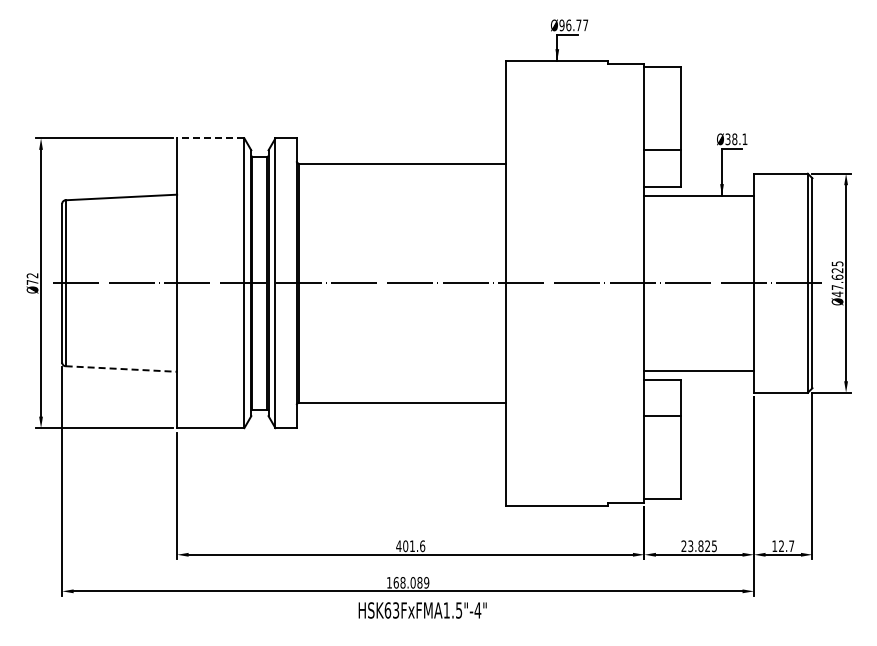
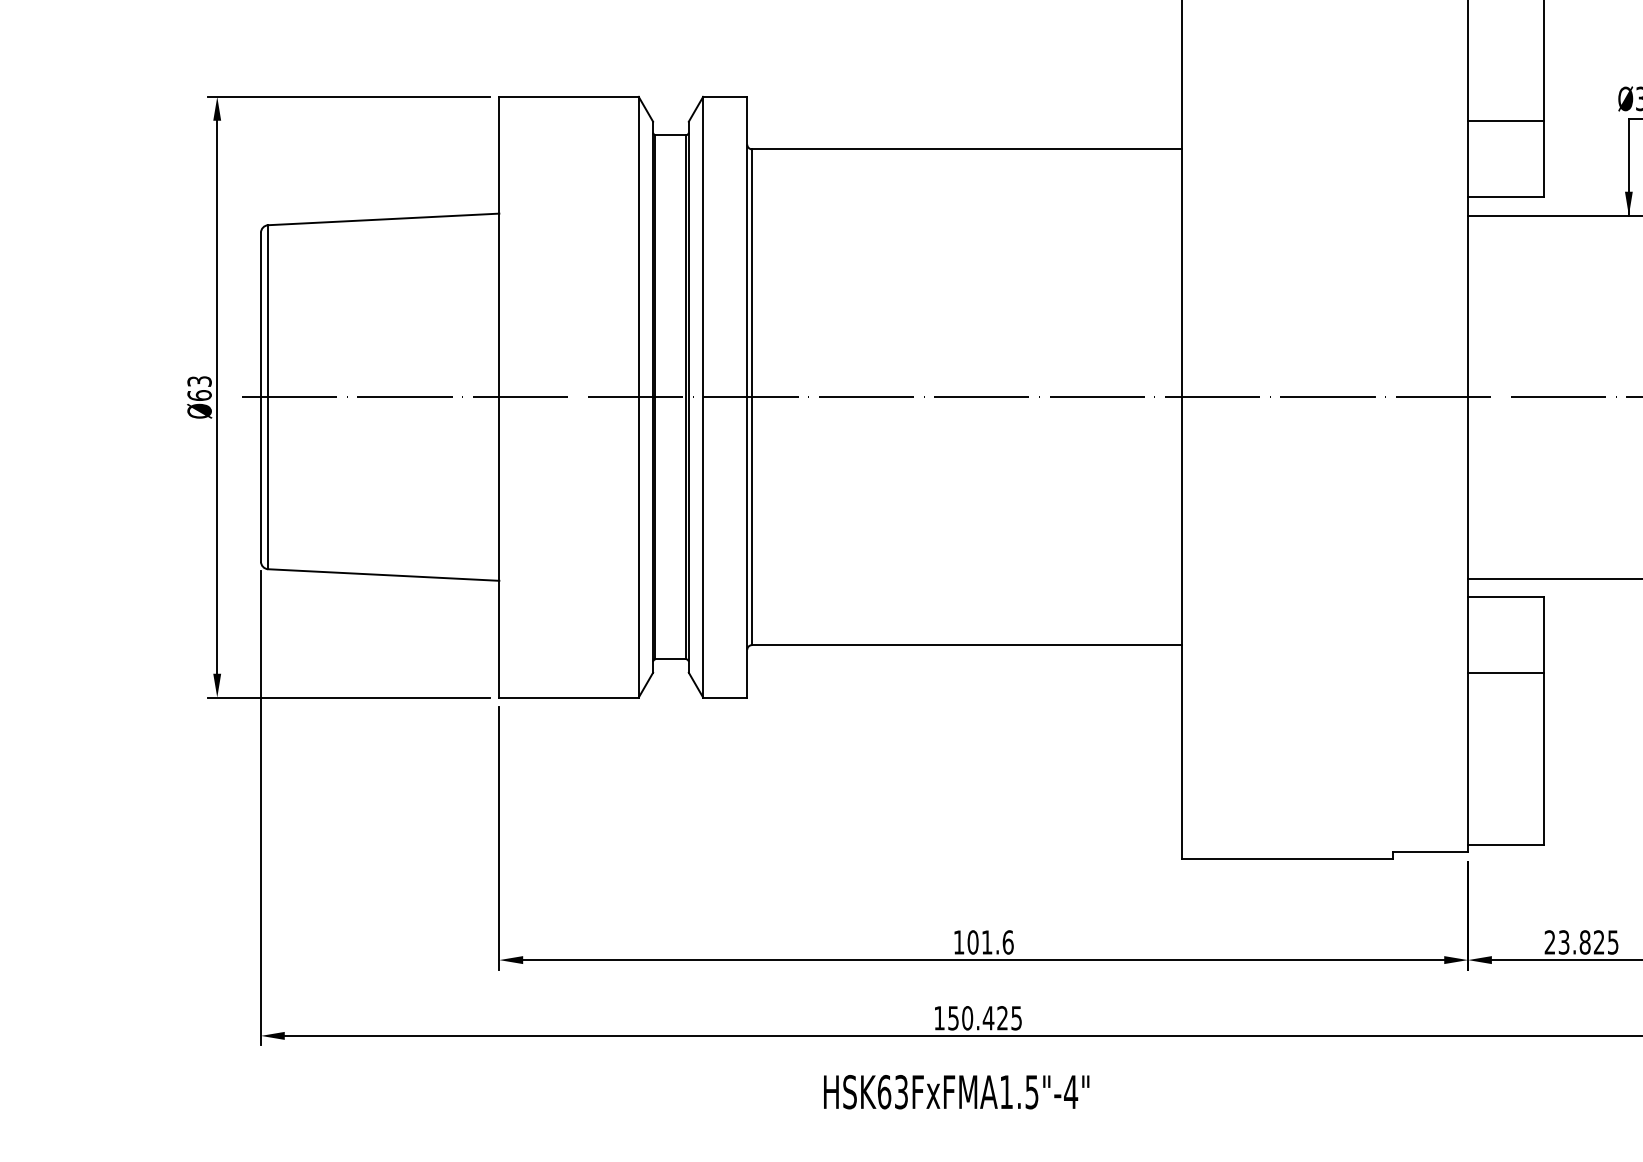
line: (210, 138) -> (568, 97), dashed -> solid
text: (32, 278) -> (199, 387), Ø72 -> Ø63
line: (121, 369) -> (383, 576), dashed -> solid
text: (398, 545) -> (958, 940), 401.6 -> 101.6
text: (411, 582) -> (985, 1017), 168.089 -> 150.425
text: (422, 610) -> (956, 1092), moved

